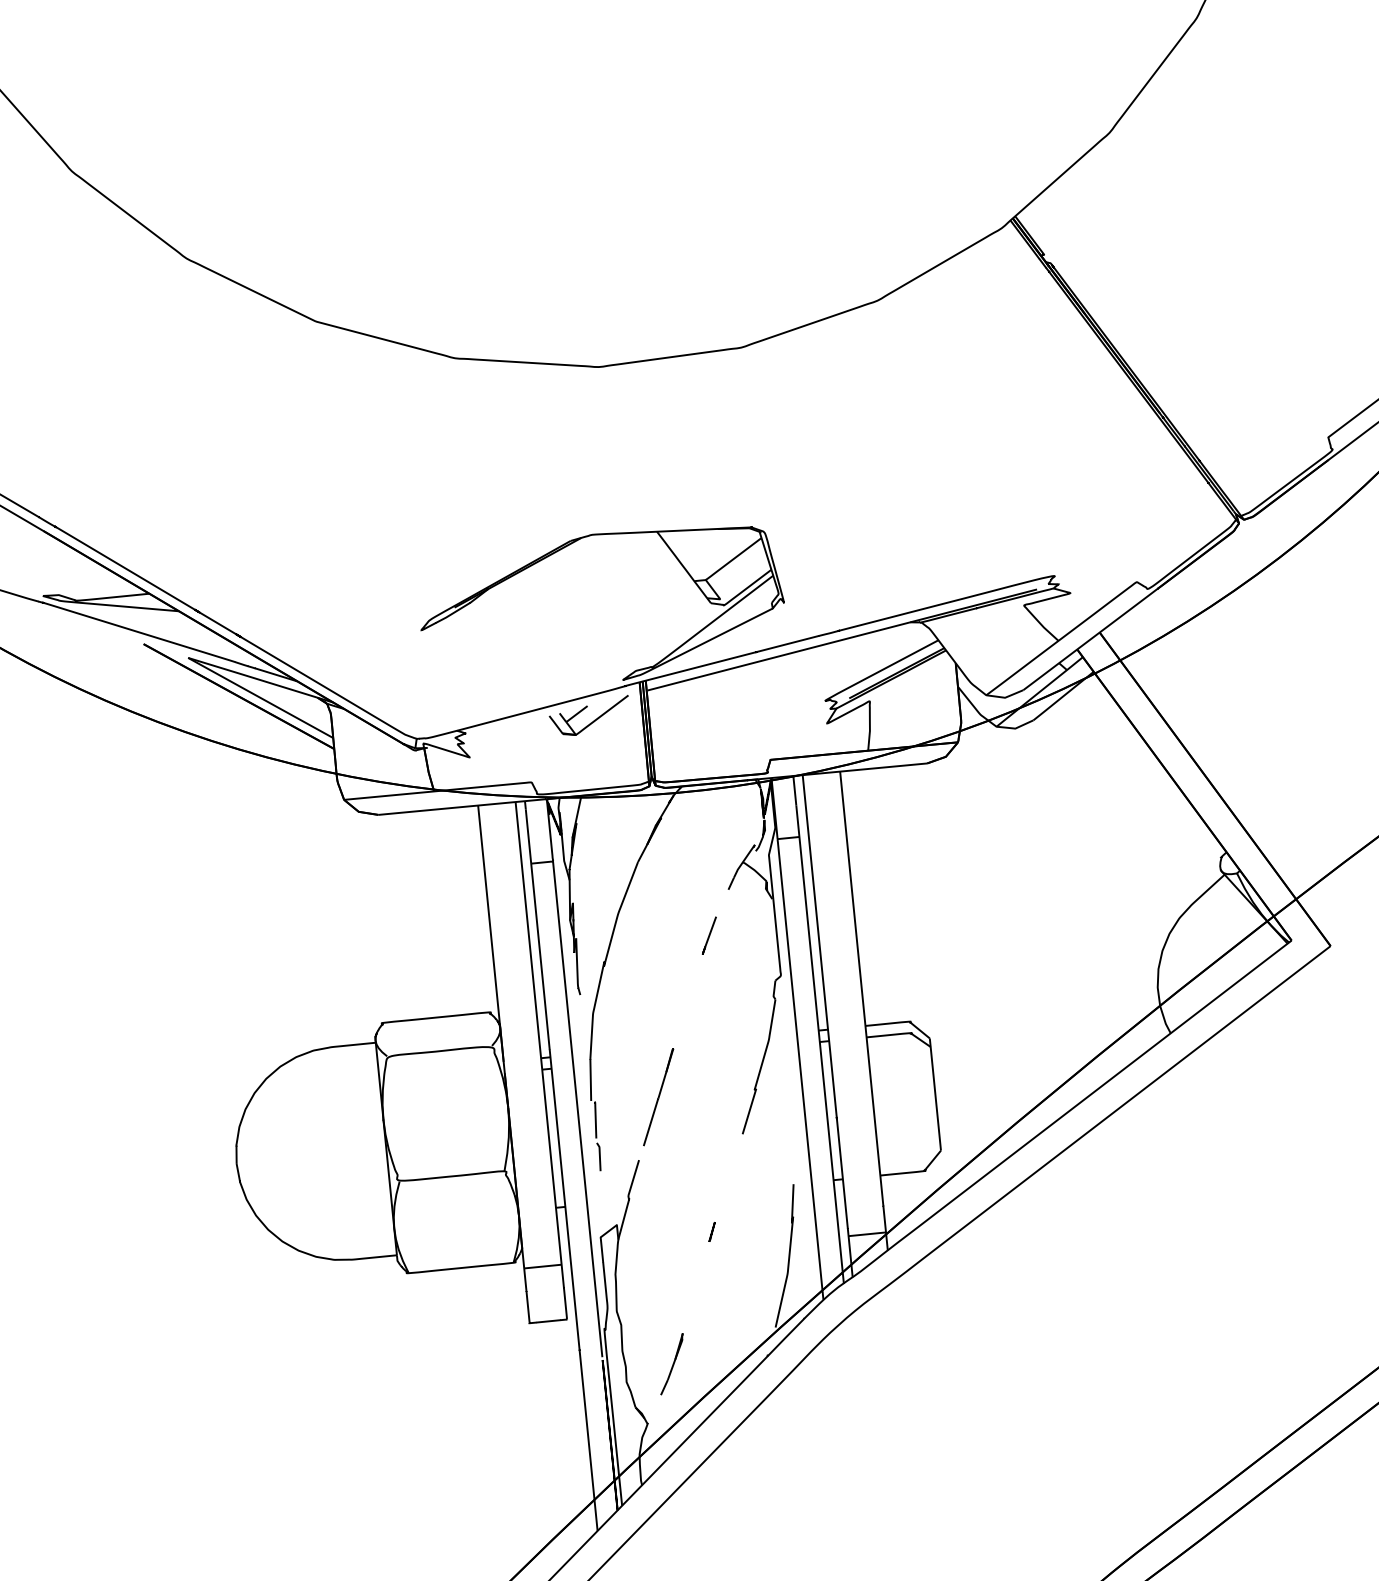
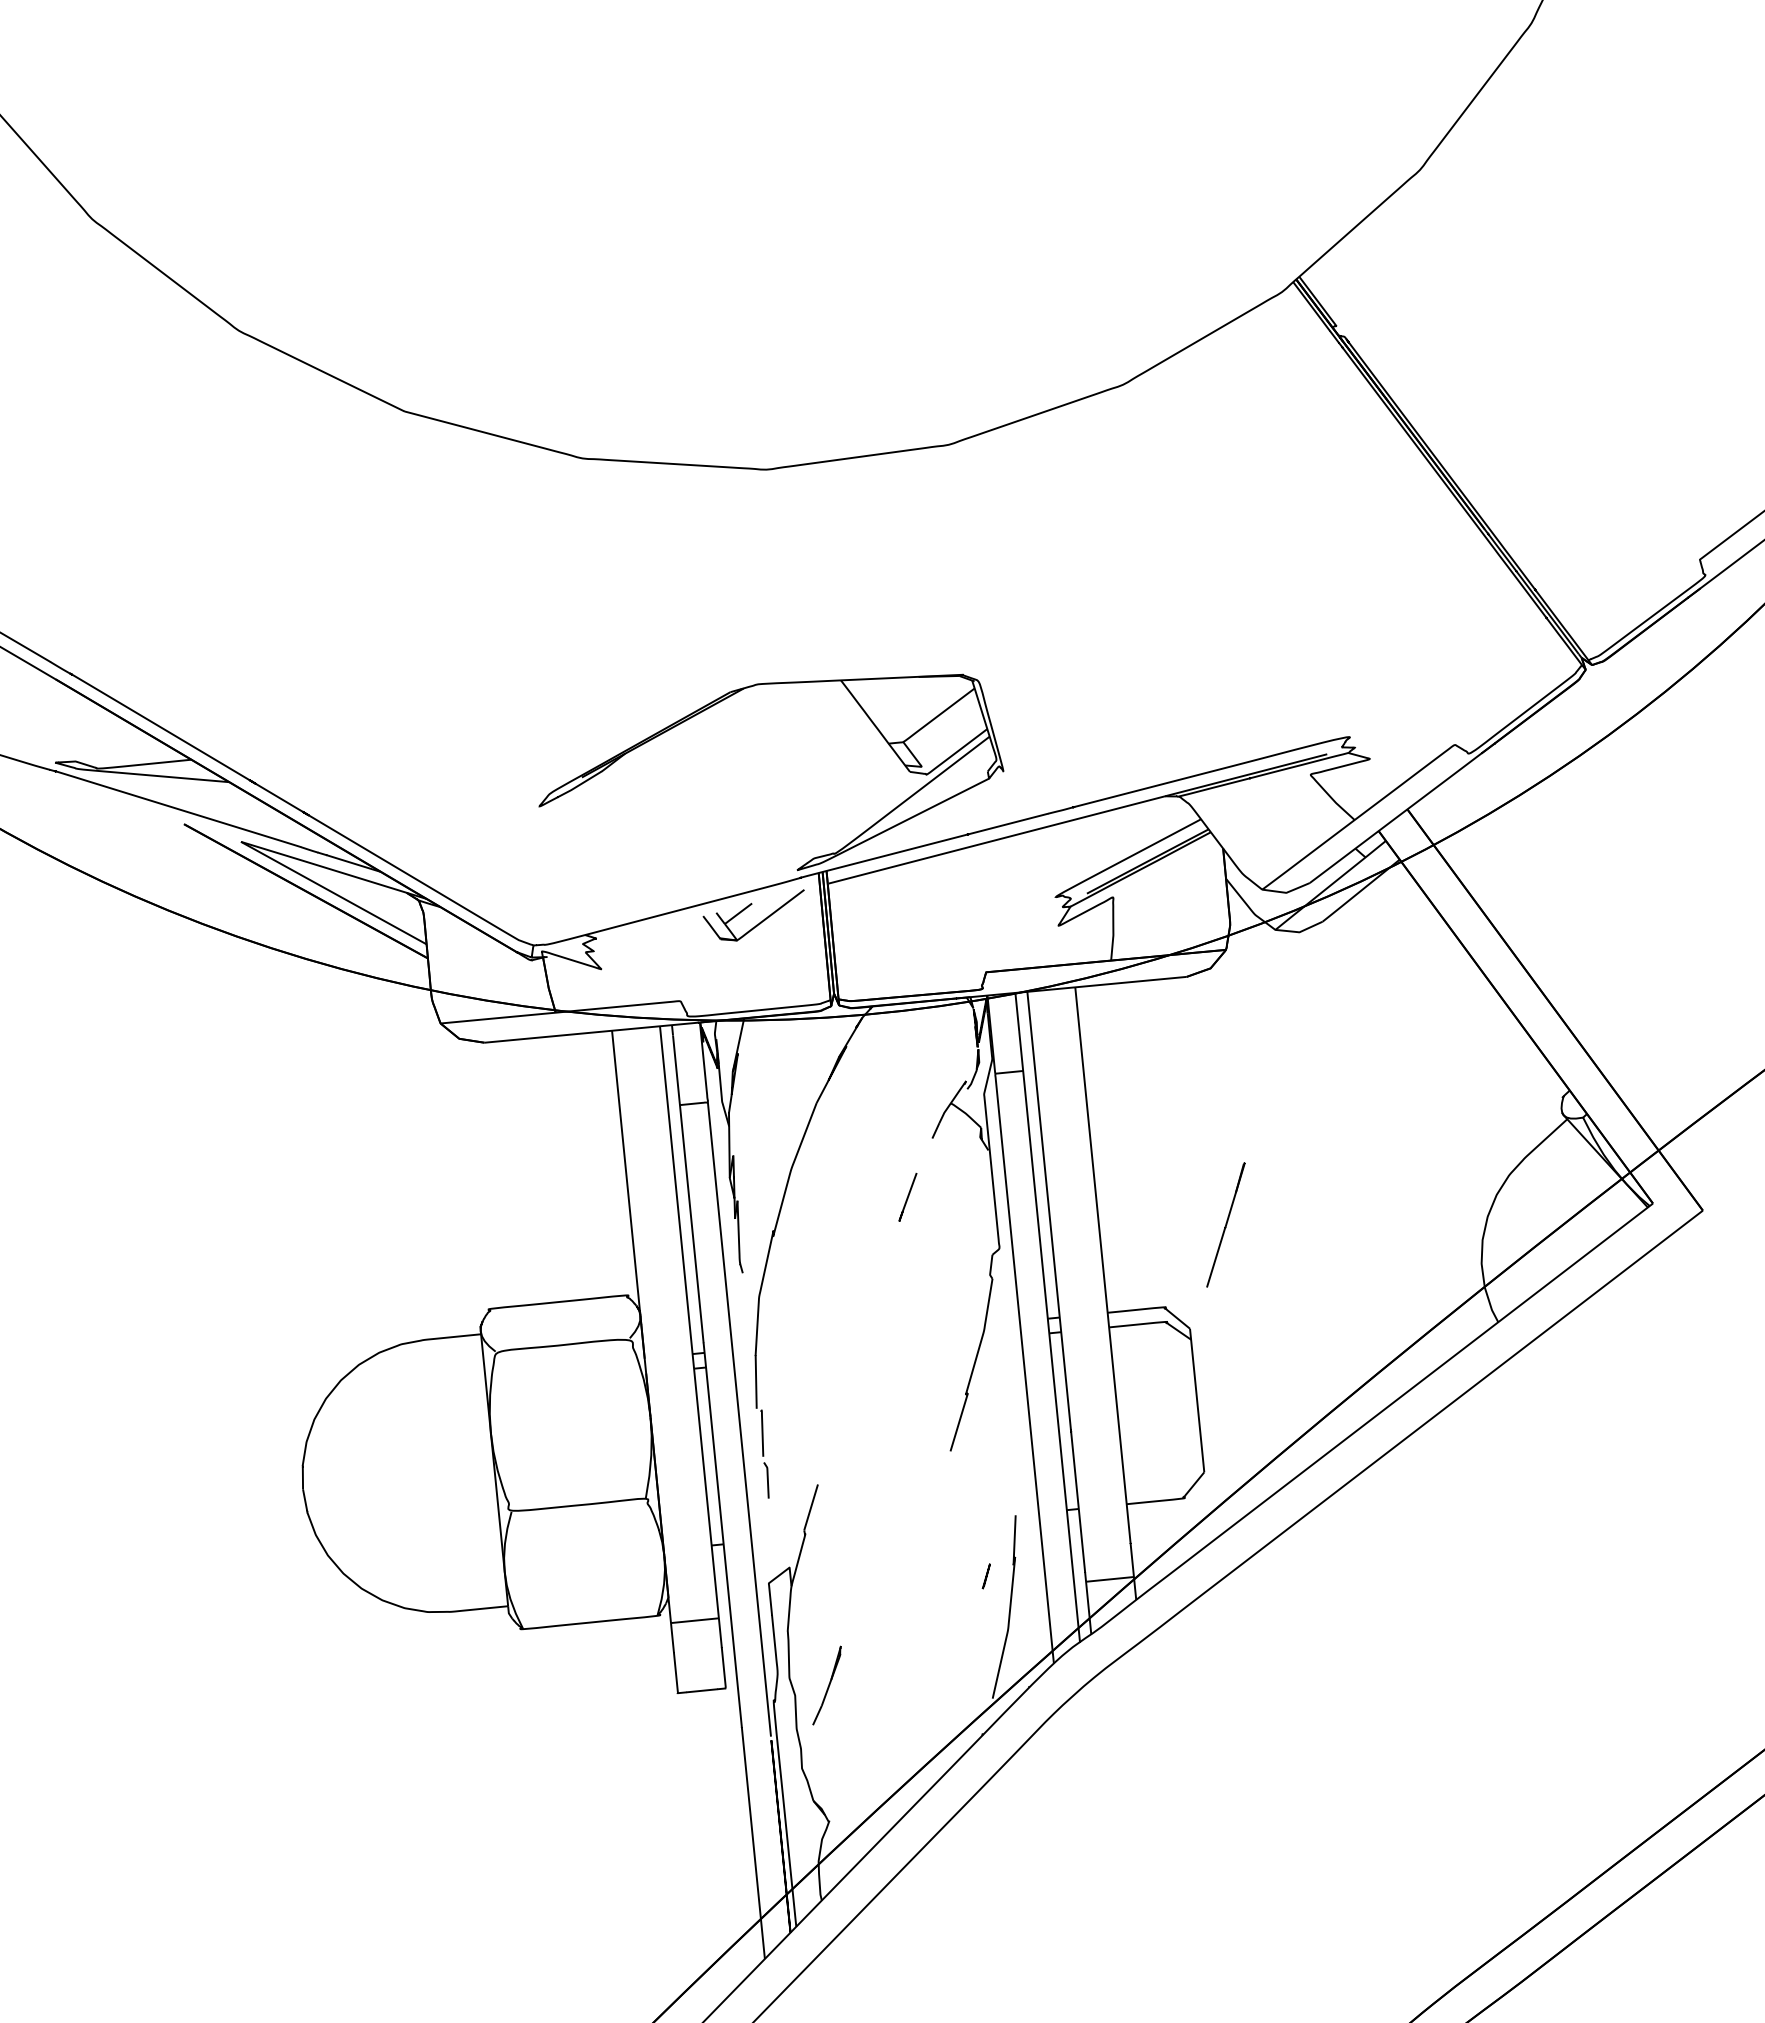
line: (658, 1096) -> (1225, 1224), moved
line: (711, 1232) -> (985, 1576), moved
part: (671, 1364) -> (826, 1685), moved

